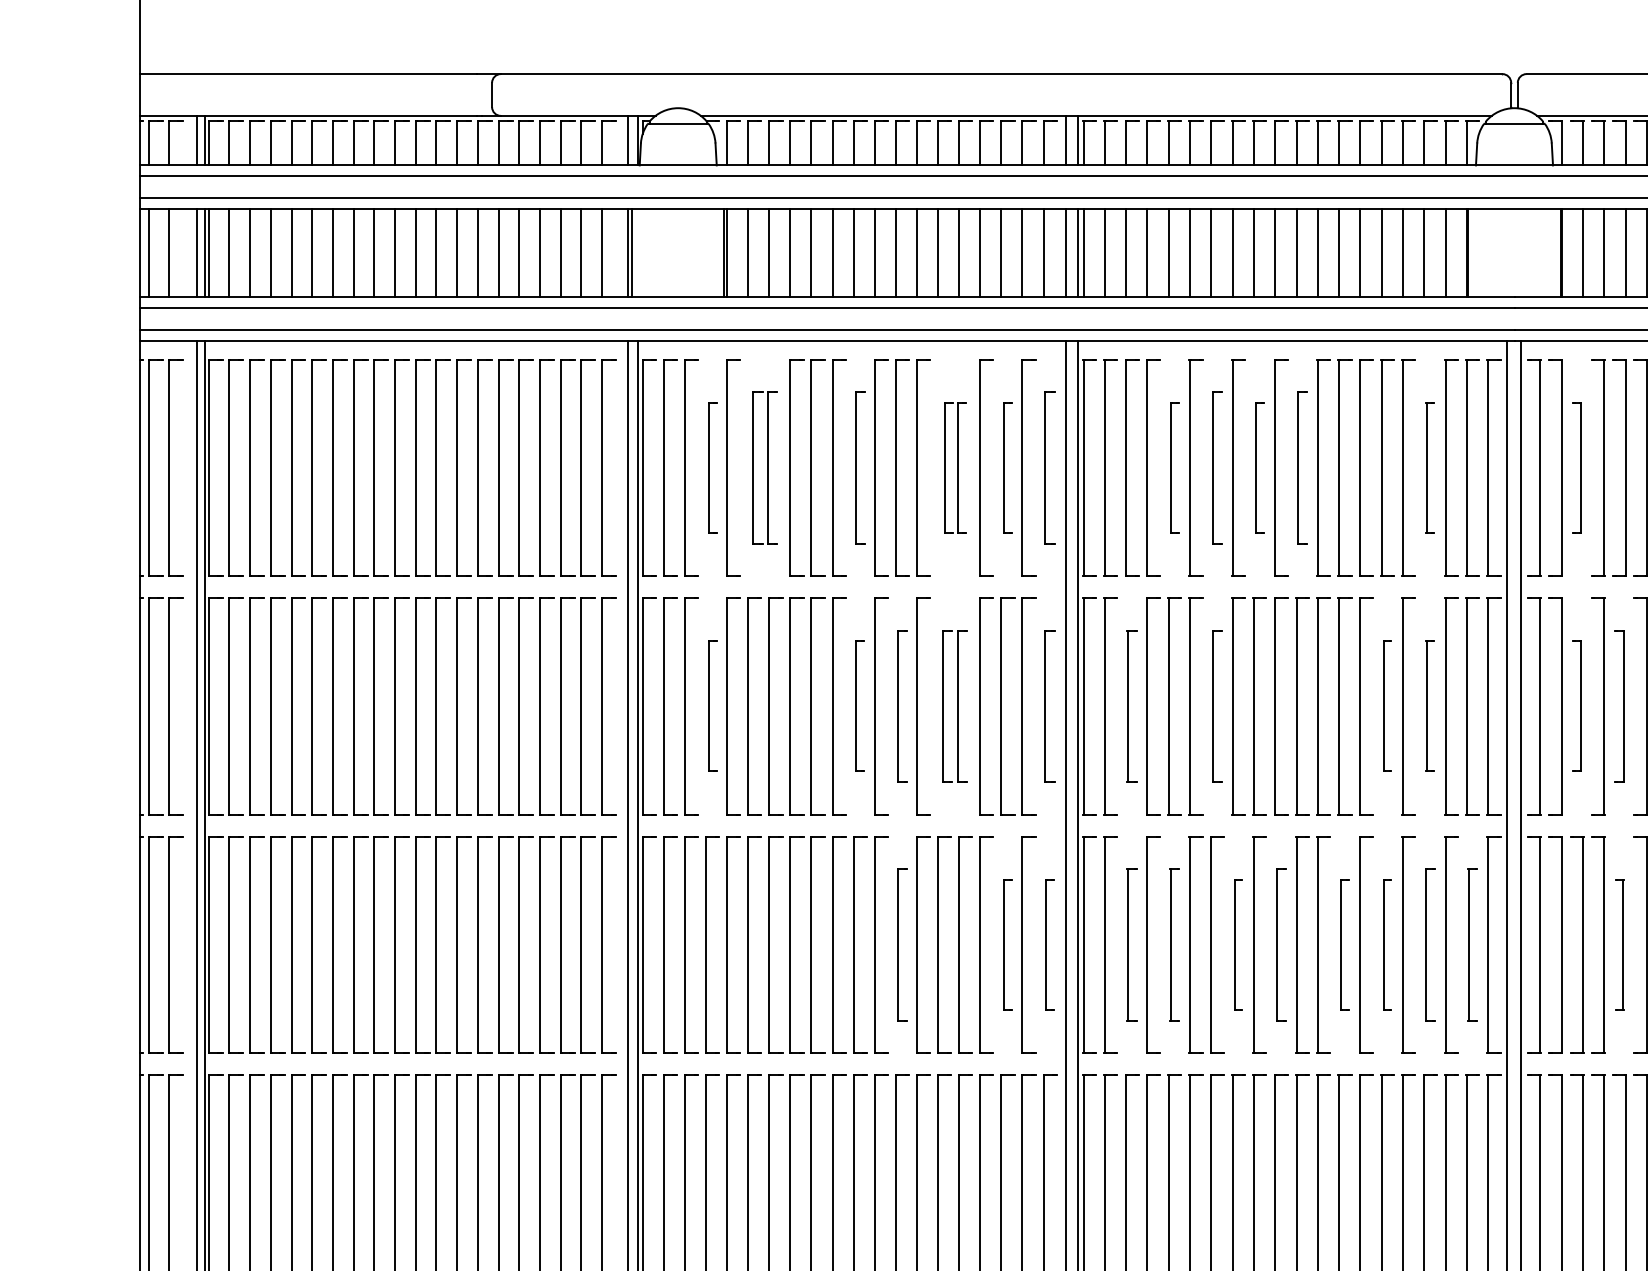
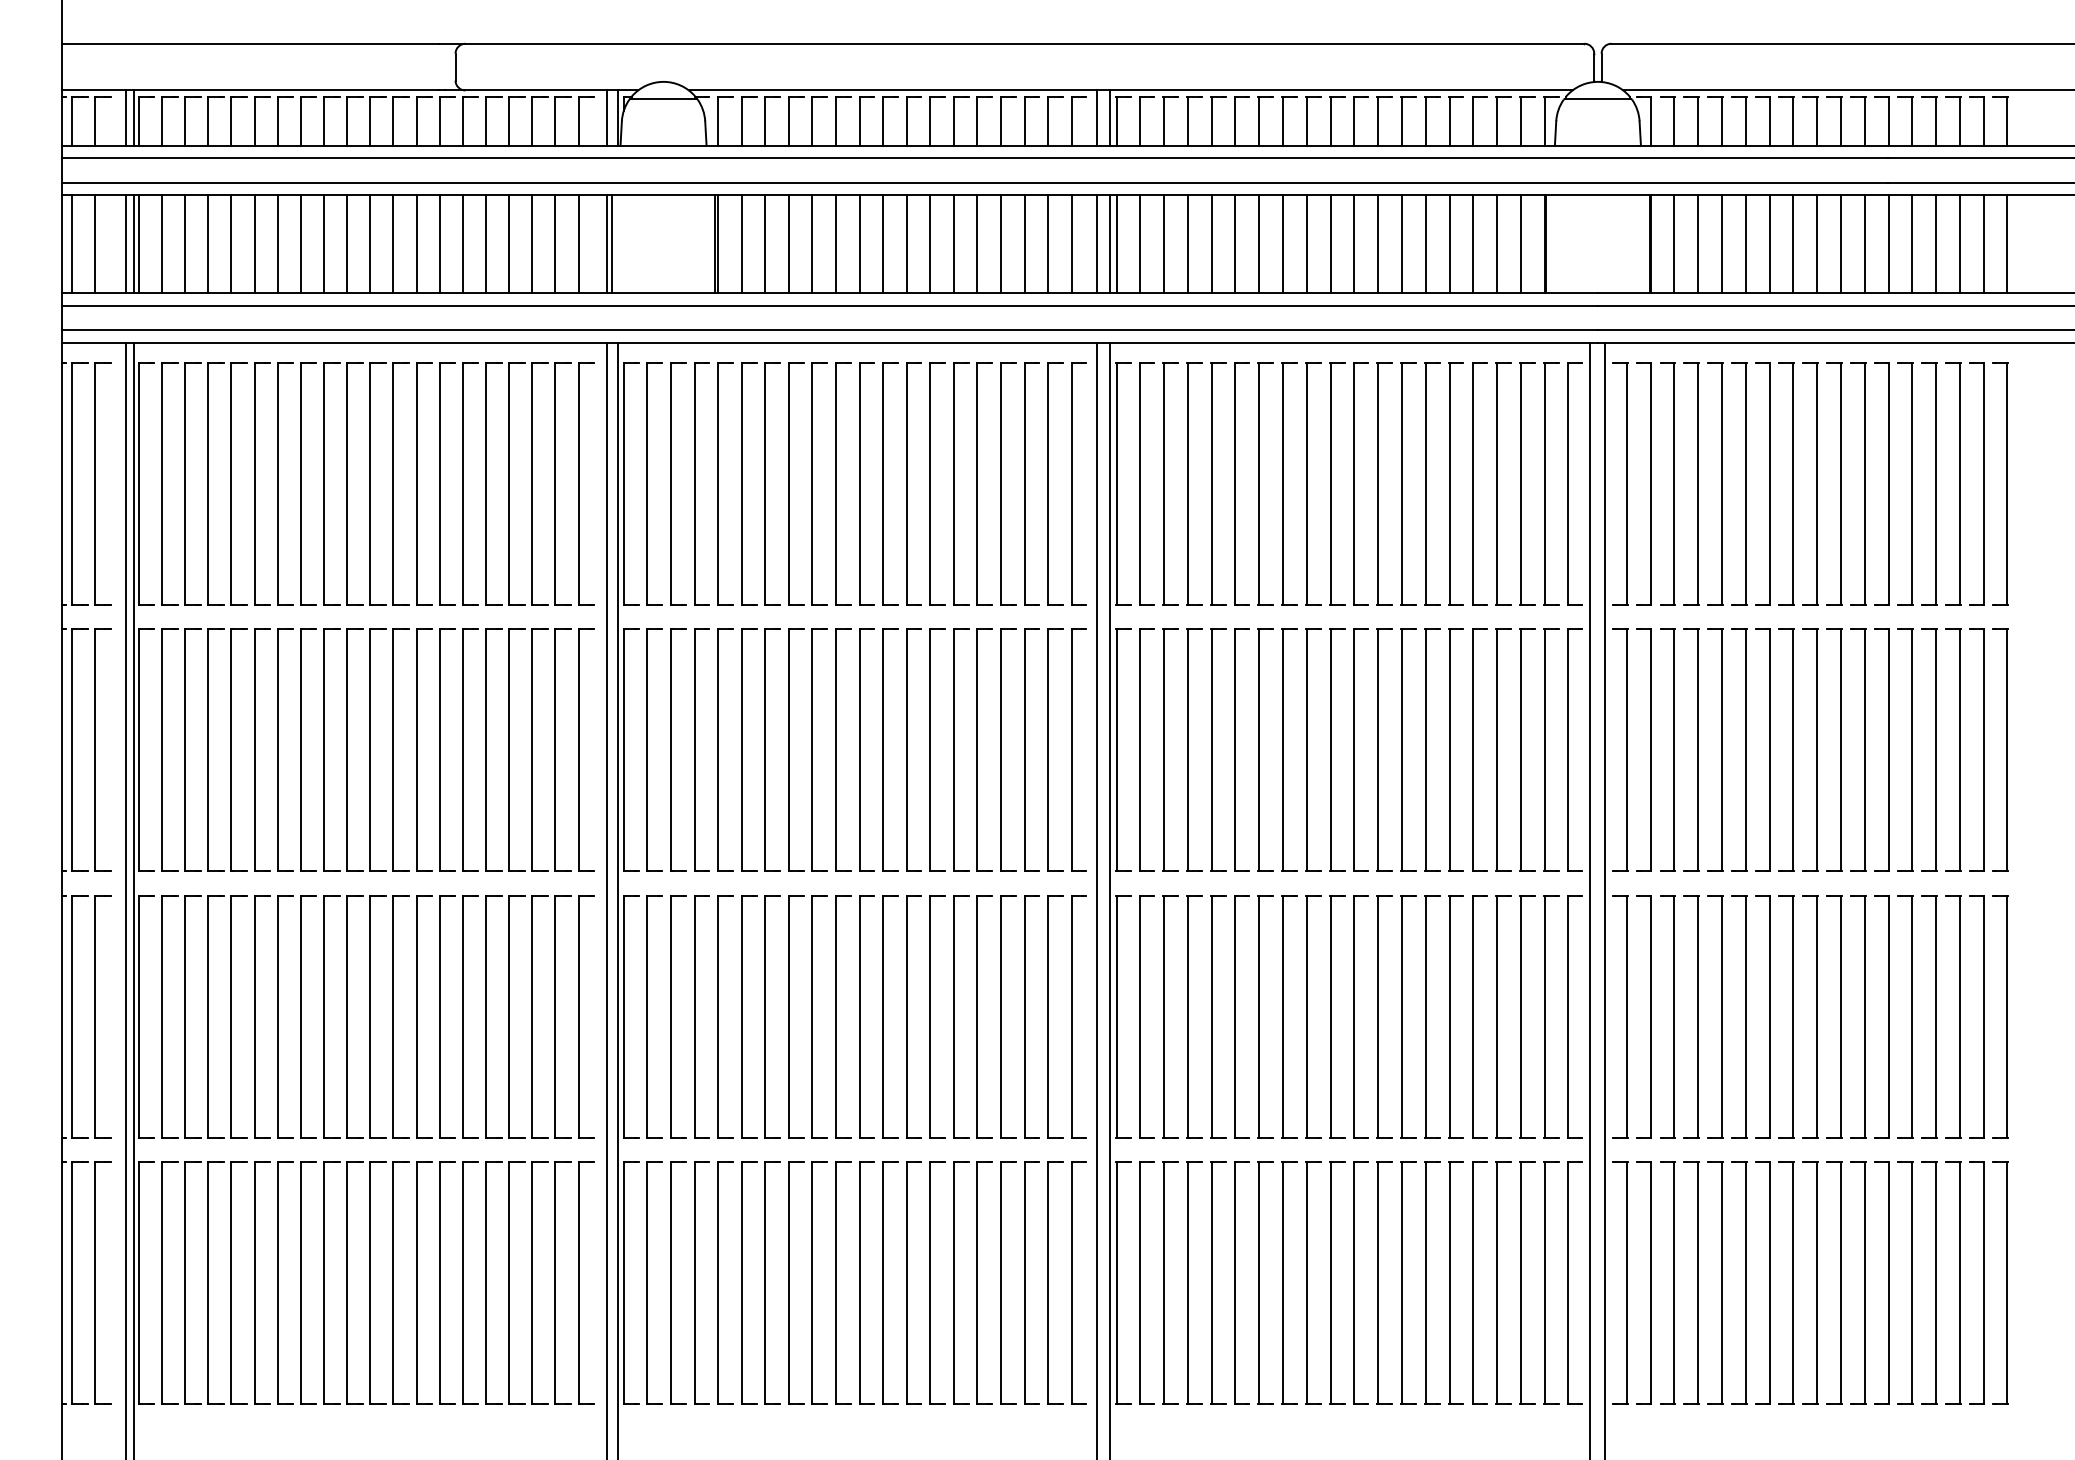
part: (712, 467) -> (701, 483), size x1.67
part: (765, 467) -> (760, 483), size x1.43
part: (859, 467) -> (866, 483), size x1.43
part: (954, 467) -> (972, 483), size x1.67
part: (1007, 467) -> (1031, 483), size x1.67
part: (1049, 467) -> (1078, 483), size x1.43
part: (1174, 467) -> (1218, 483), size x1.67
part: (1216, 467) -> (1265, 483), size x1.43
part: (1259, 467) -> (1313, 483), size x1.67
part: (1302, 467) -> (1360, 483), size x1.43
part: (1429, 467) -> (1503, 483), size x1.67
part: (1576, 467) -> (1667, 483), size x1.67
part: (712, 705) -> (701, 749), size x1.67
part: (859, 705) -> (866, 749), size x1.67
part: (901, 705) -> (913, 749), size x1.43
part: (954, 705) -> (972, 749), size x1.43
part: (1049, 705) -> (1078, 749), size x1.43
part: (1131, 705) -> (1170, 749), size x1.43
part: (1216, 705) -> (1265, 749), size x1.43
part: (1387, 705) -> (1455, 749), size x1.67
part: (1429, 705) -> (1503, 749), size x1.67
part: (1576, 705) -> (1667, 749), size x1.67
part: (1619, 705) -> (1715, 749), size x1.43
part: (901, 944) -> (913, 1016), size x1.43
part: (1007, 944) -> (1031, 1016), size x1.67
part: (1049, 944) -> (1078, 1016), size x1.67
part: (1131, 944) -> (1170, 1016), size x1.43
part: (1174, 944) -> (1218, 1016), size x1.43
part: (1238, 944) -> (1289, 1016), size x1.67
part: (1281, 944) -> (1337, 1016), size x1.43
part: (1344, 944) -> (1408, 1016), size x1.67
part: (1387, 944) -> (1455, 1016), size x1.67
part: (1429, 944) -> (1503, 1016), size x1.43
part: (1472, 944) -> (1551, 1016), size x1.43
part: (1619, 944) -> (1715, 1016), size x1.67

